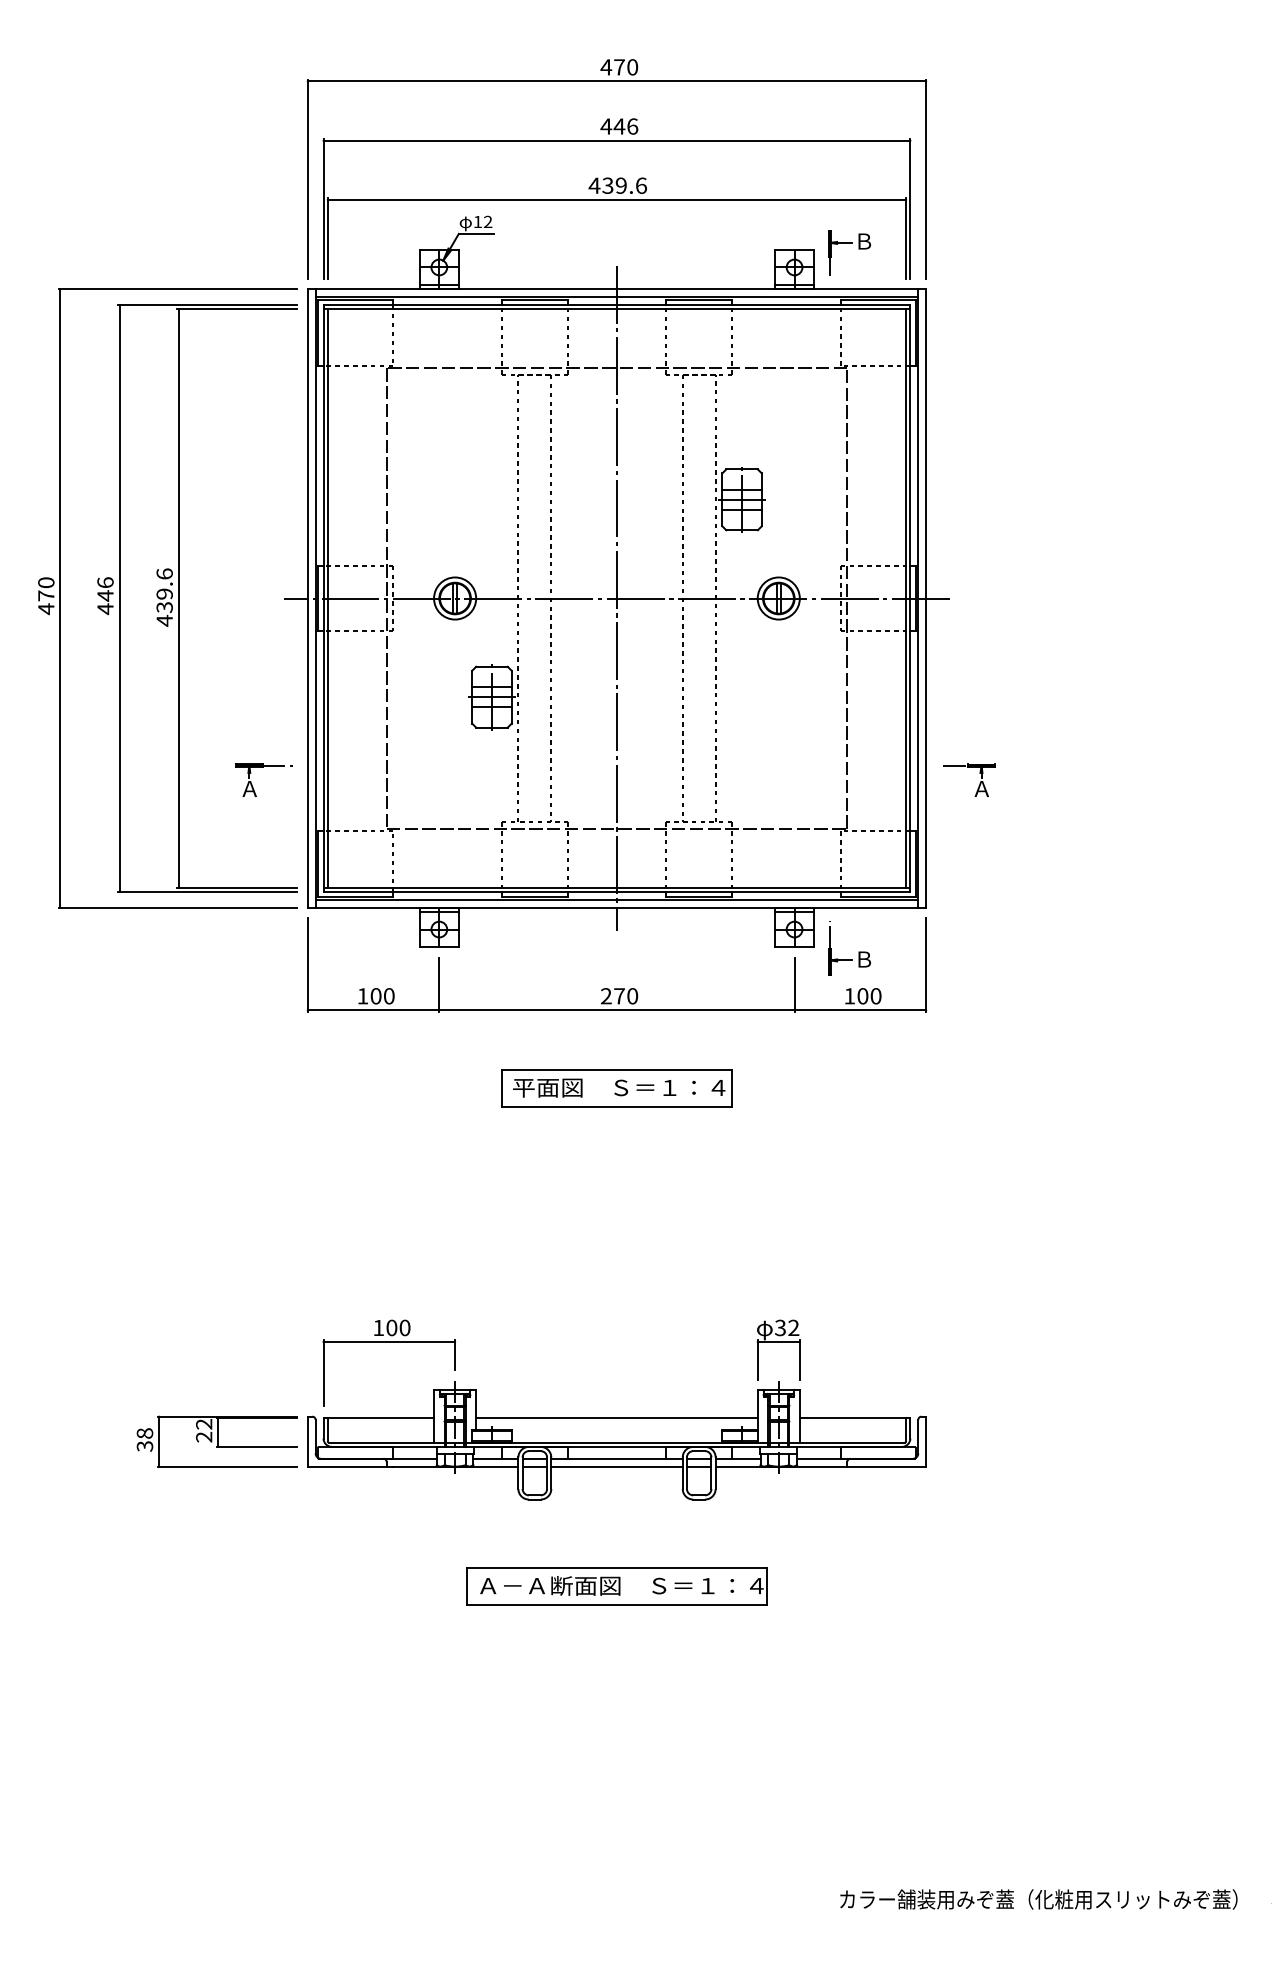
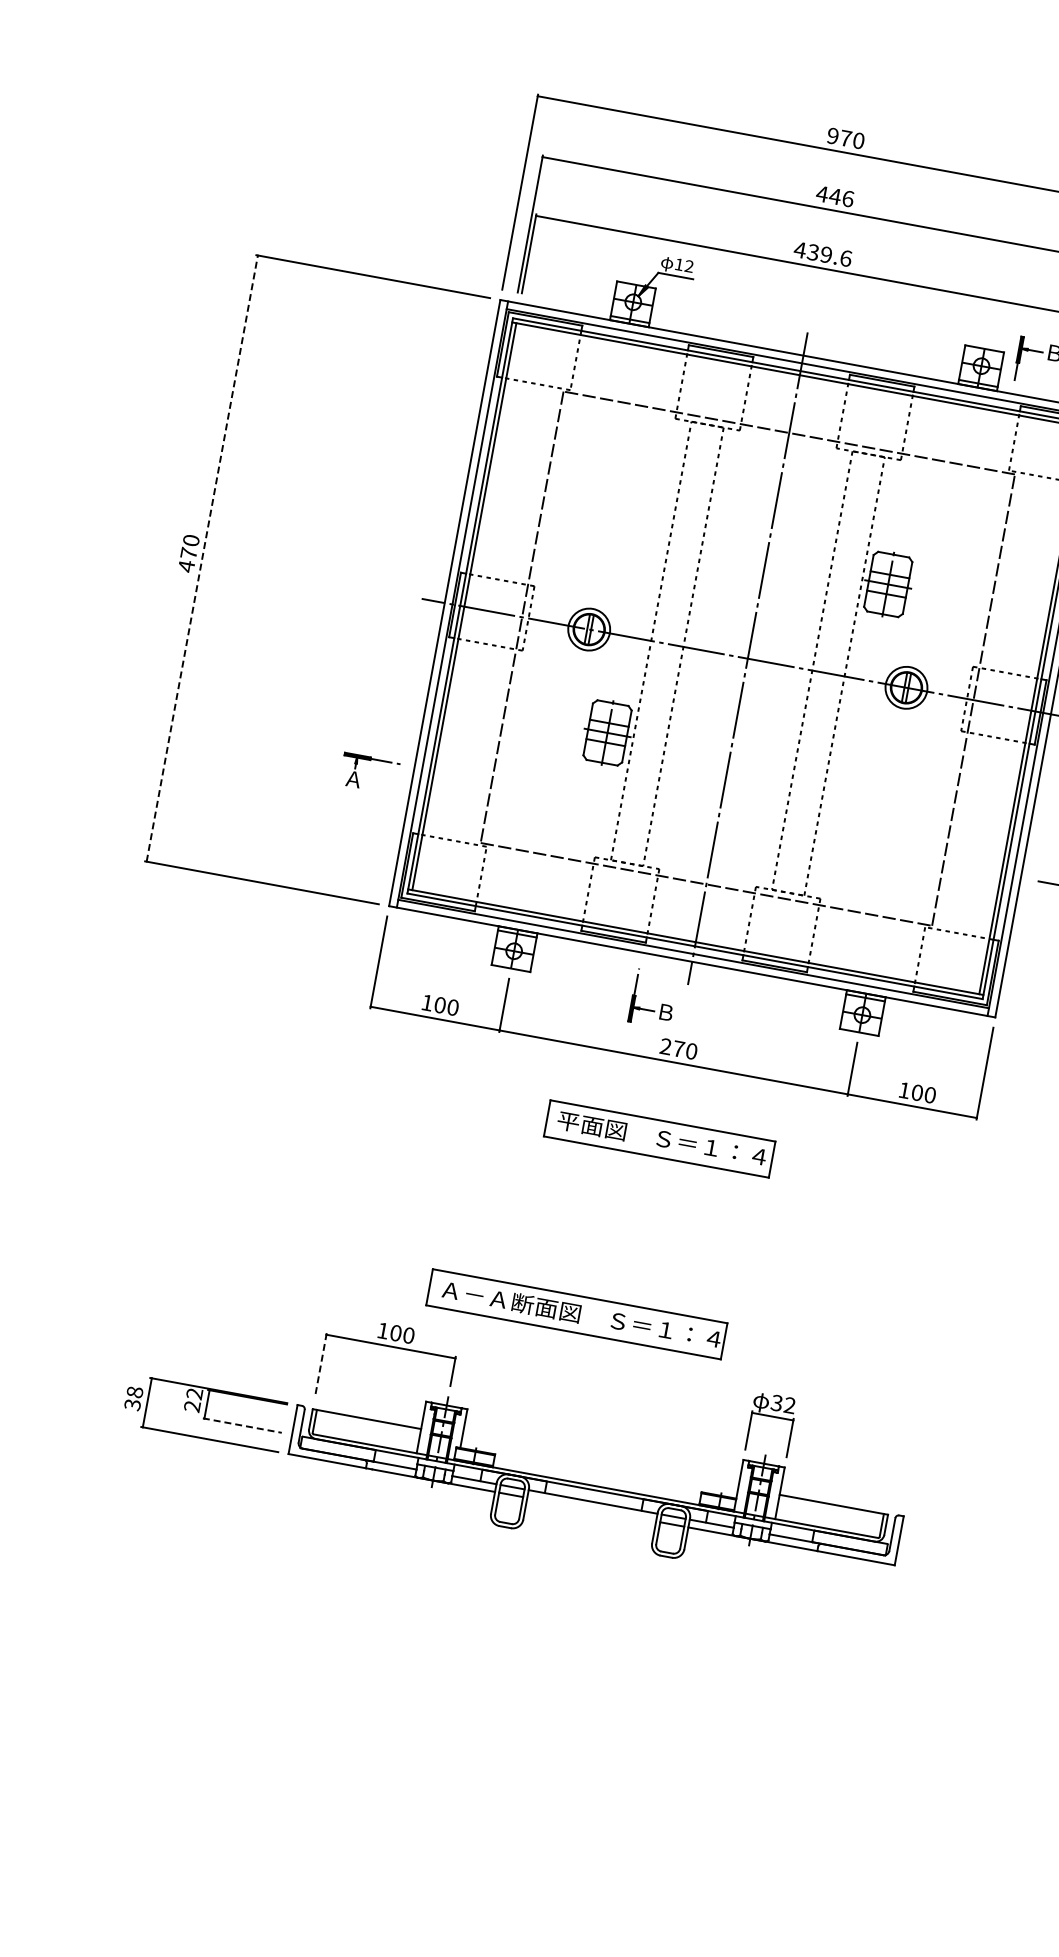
text: (606, 67) -> (833, 136), 470 -> 970
line: (60, 598) -> (202, 558), solid -> dashed
part: (179, 598) -> (319, 579), removed
part: (858, 951) -> (661, 1003), moved
line: (323, 1373) -> (320, 1365), solid -> dashed
line: (616, 1417) -> (600, 1461), removed
line: (257, 1446) -> (242, 1425), solid -> dashed
line: (616, 1466) -> (591, 1509), removed
part: (616, 1586) -> (576, 1314), moved

